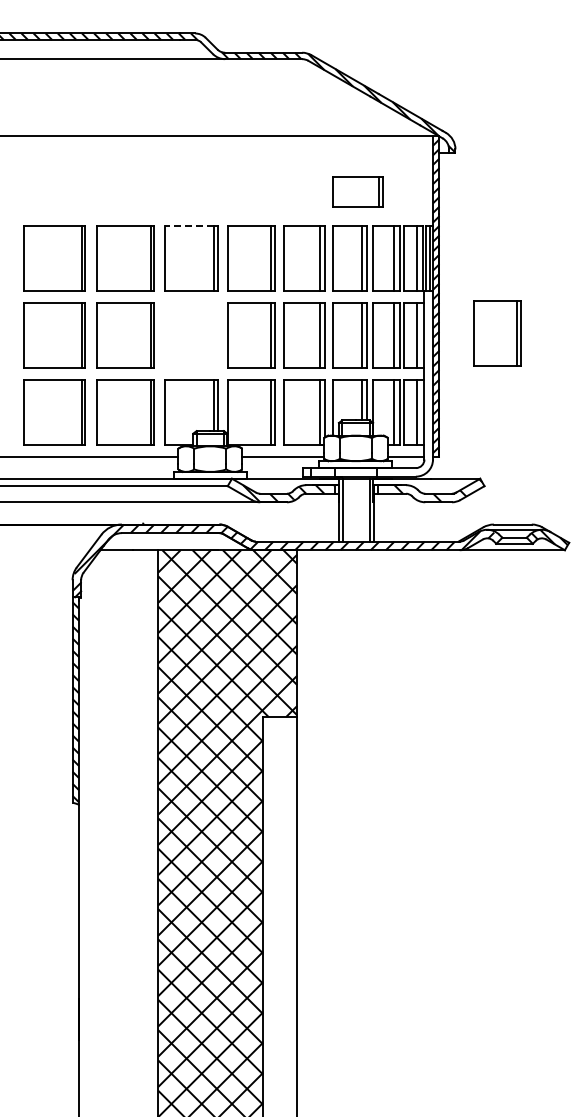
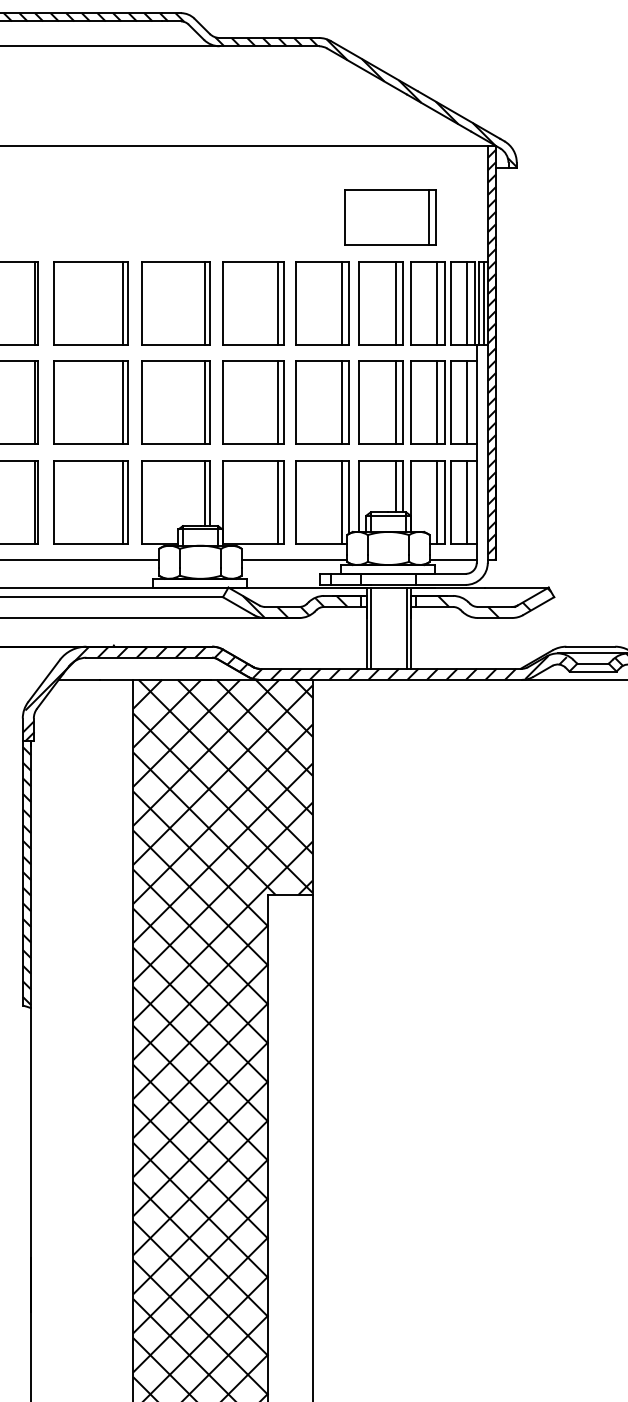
part: (357, 192) -> (390, 218), size x1.43
line: (188, 226) -> (172, 262), dashed -> solid
part: (497, 333) -> (570, 400), removed
part: (191, 335) -> (176, 402), added

